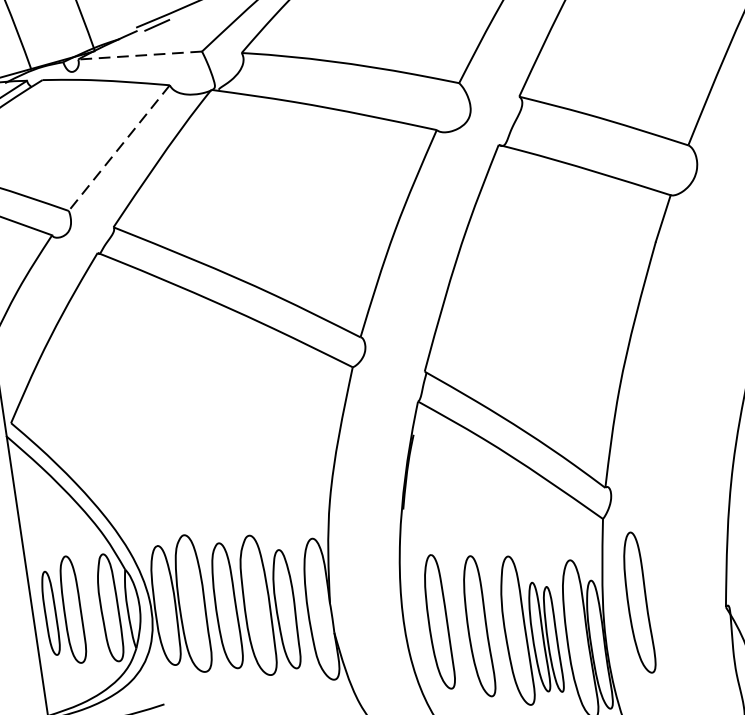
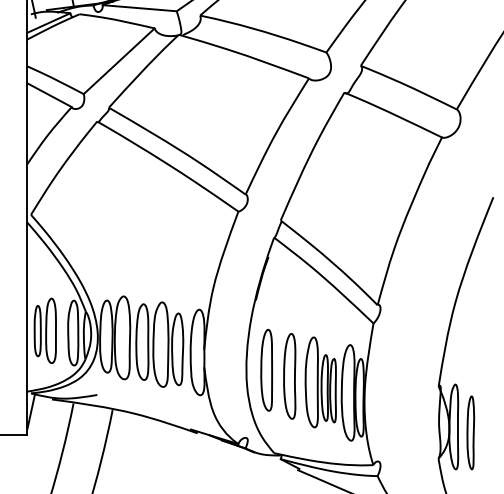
line: (139, 56) -> (139, 8), dashed -> solid
line: (118, 148) -> (118, 61), dashed -> solid
part: (637, 603) -> (386, 376), removed

